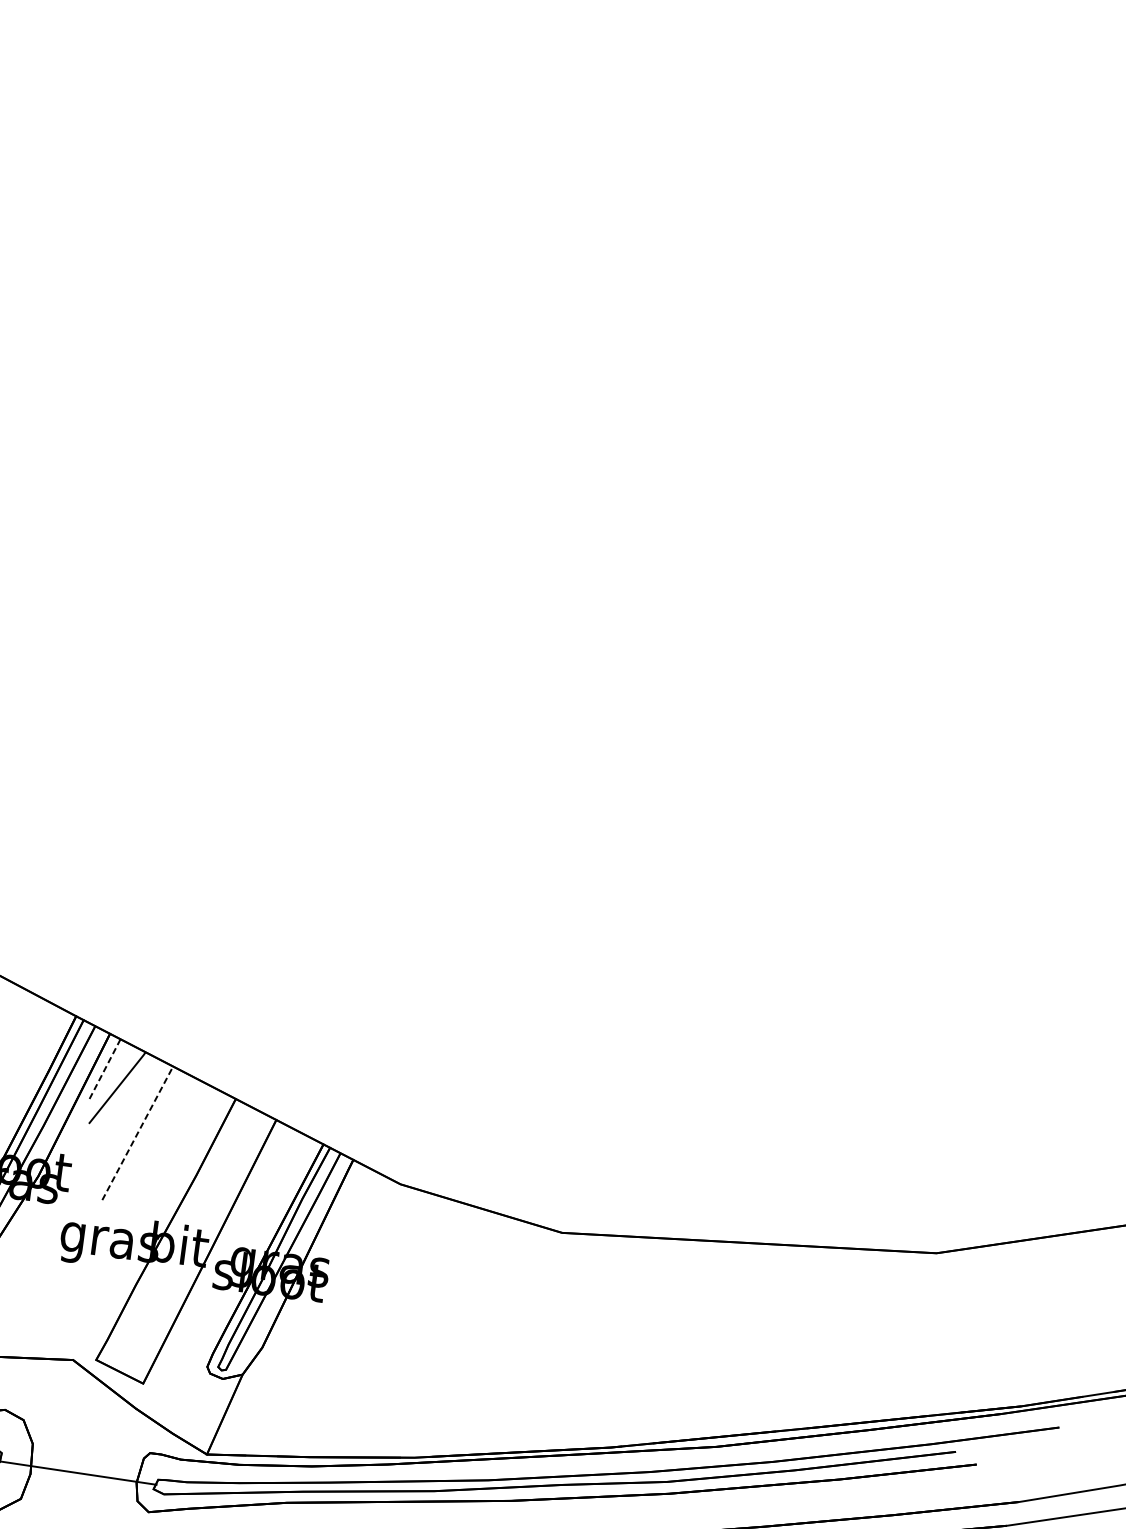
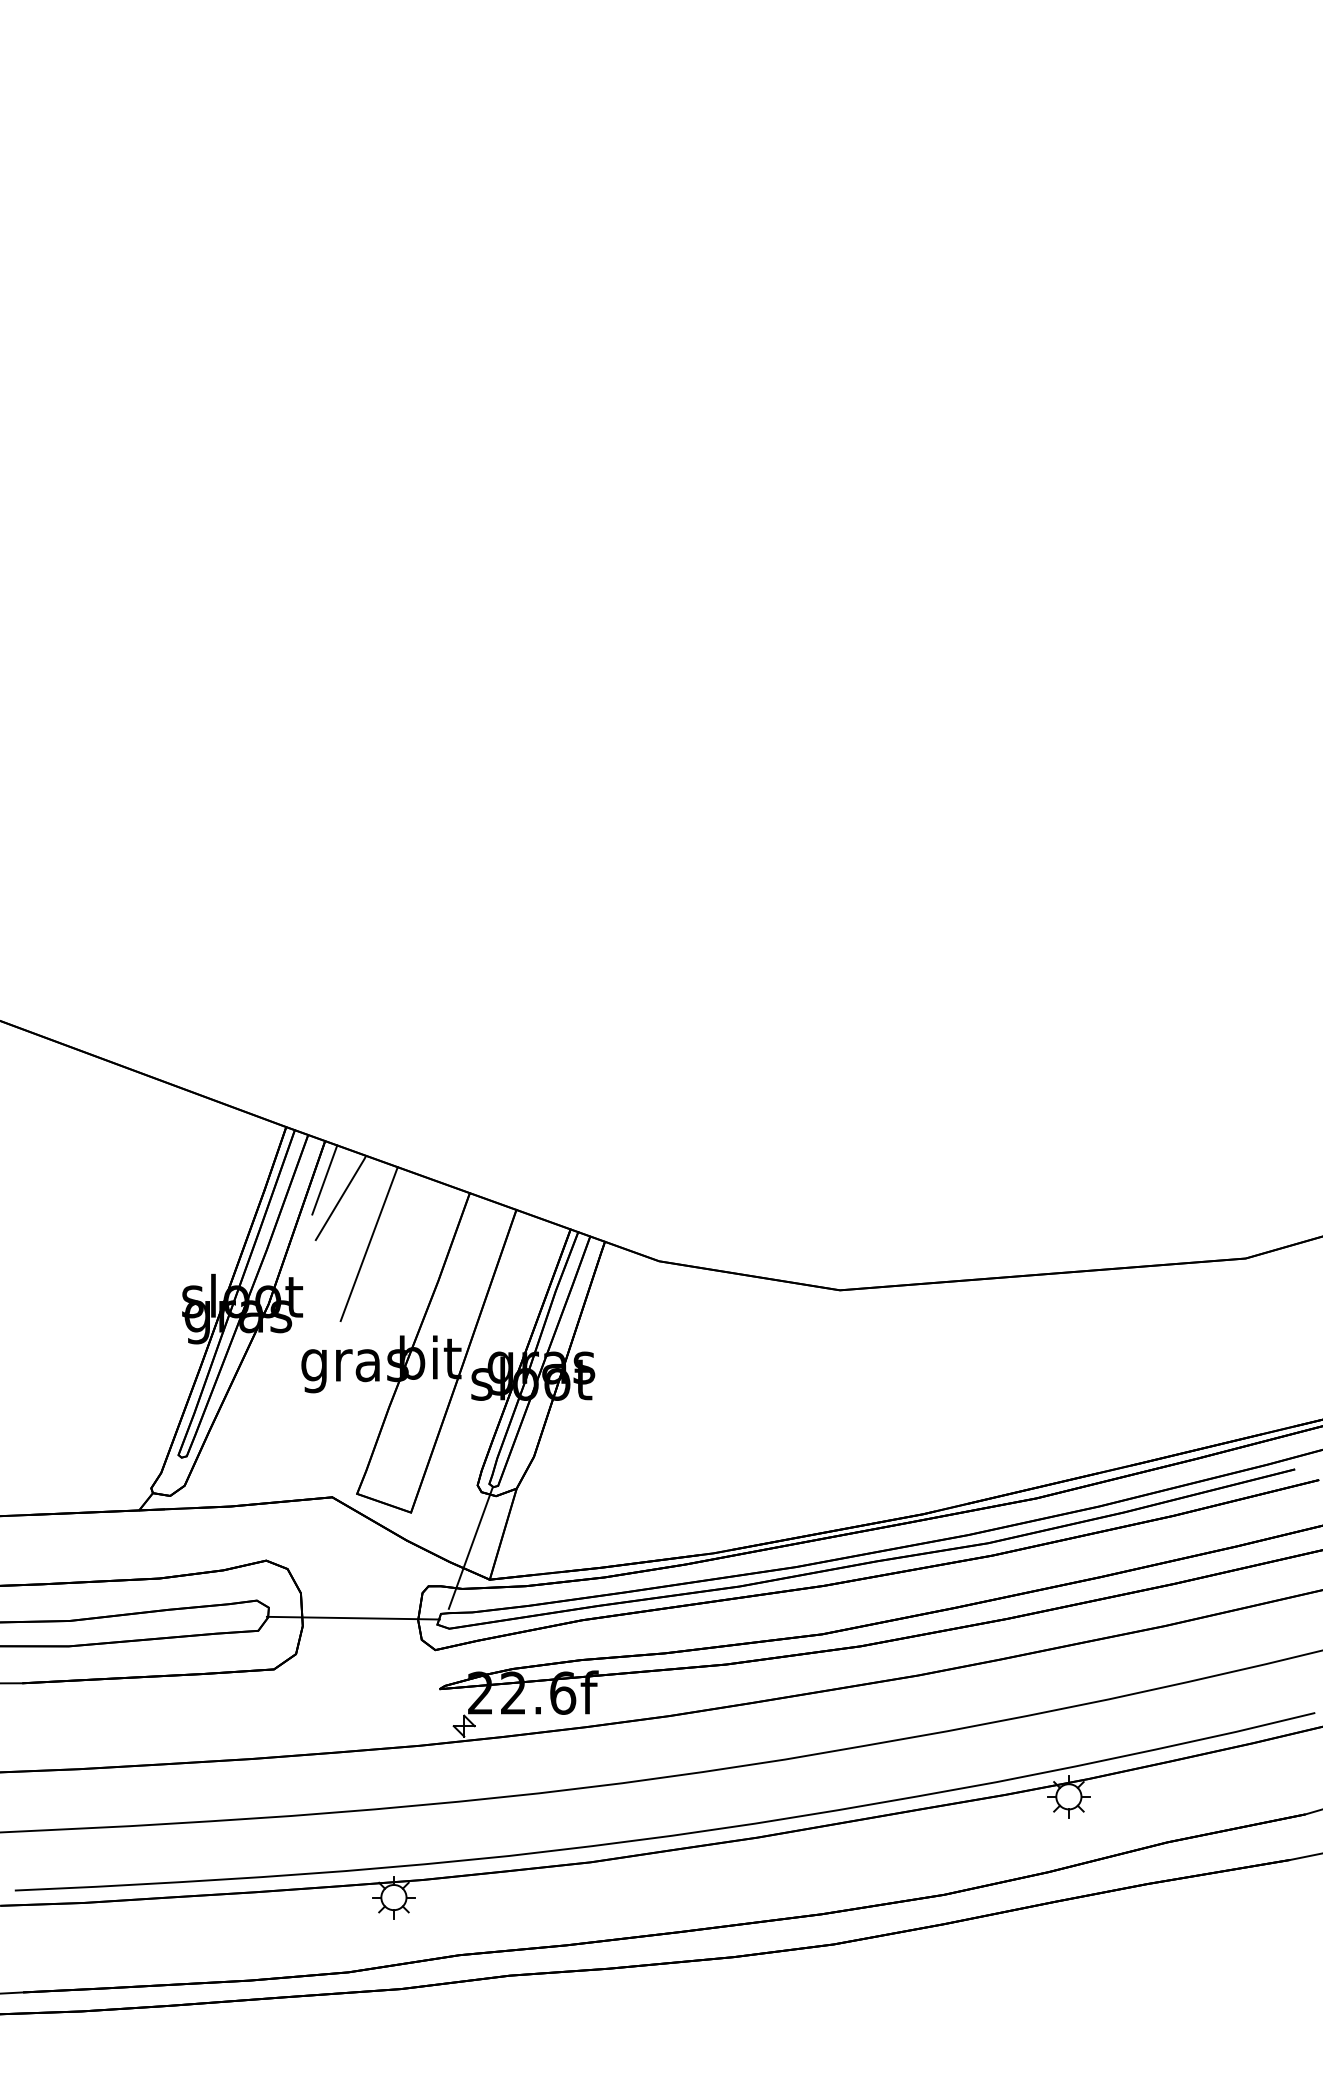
line: (104, 1069) -> (324, 1180), dashed -> solid
line: (138, 1132) -> (369, 1243), dashed -> solid
line: (193, 1422) -> (470, 1547), added

